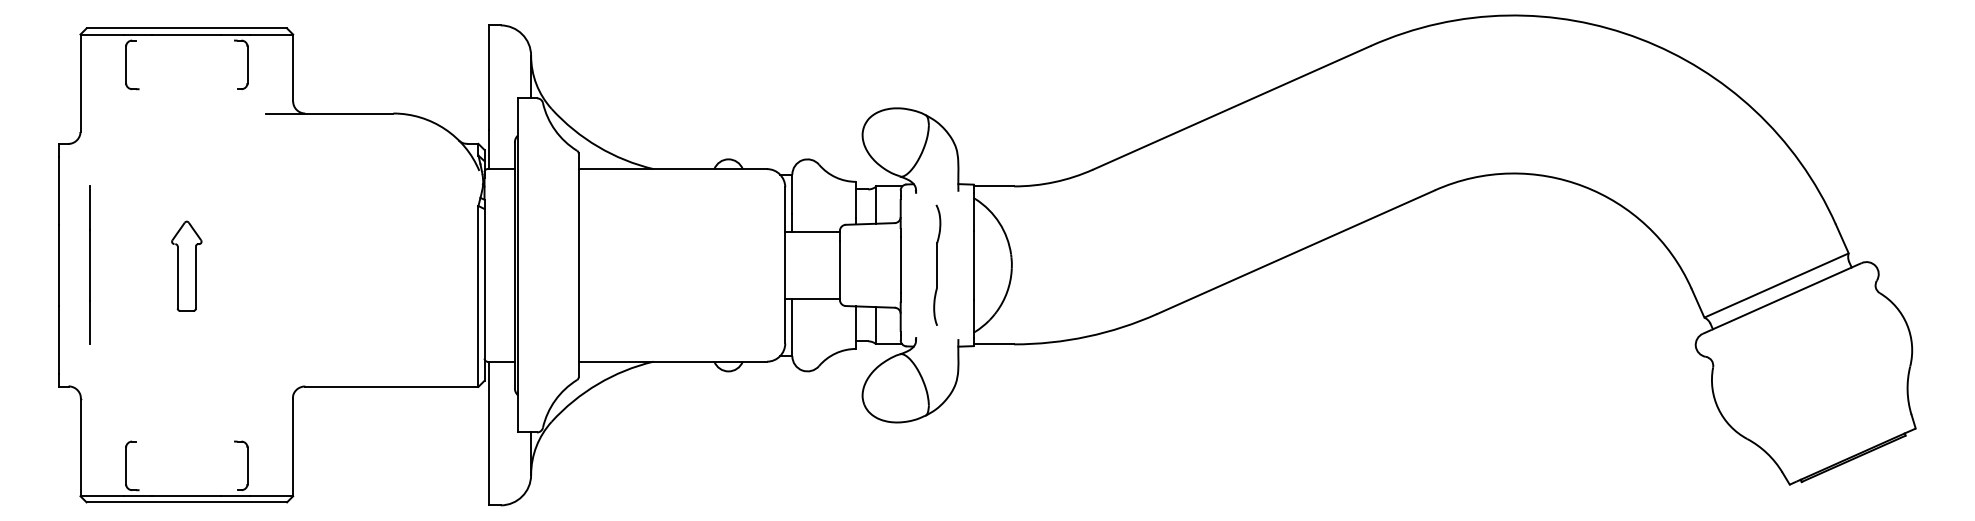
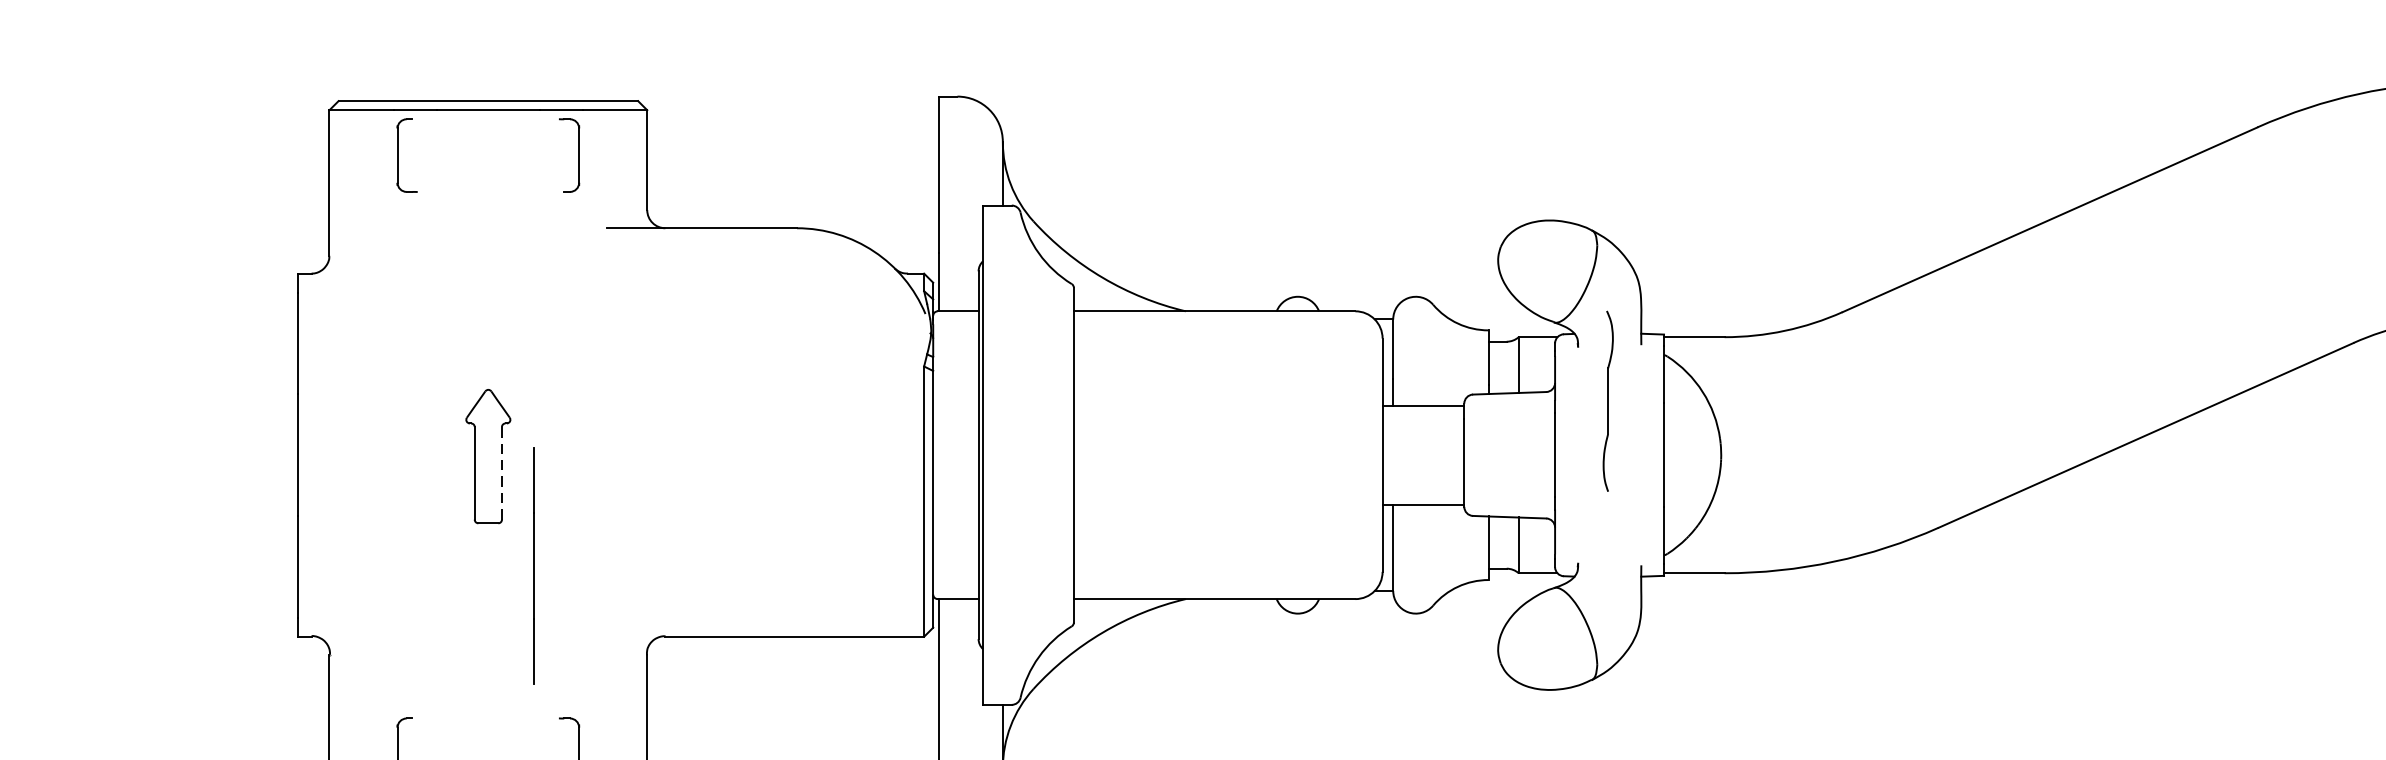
line: (89, 264) -> (534, 564), moved
part: (937, 264) -> (1608, 400), moved
line: (195, 277) -> (501, 473), solid -> dashed

